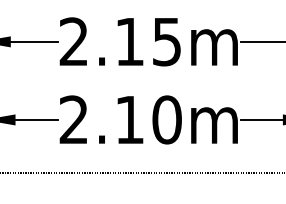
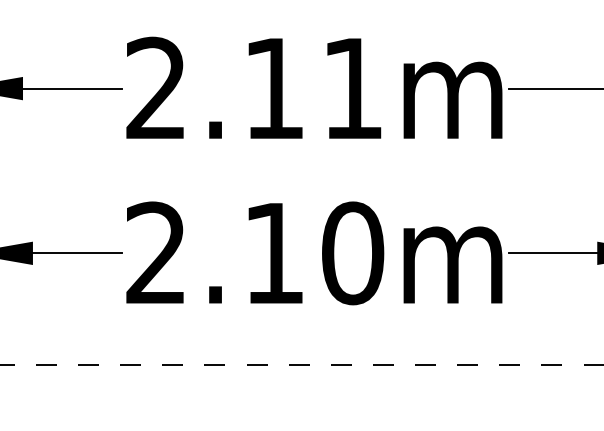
text: (166, 42) -> (351, 89), 2.15m -> 2.11m

